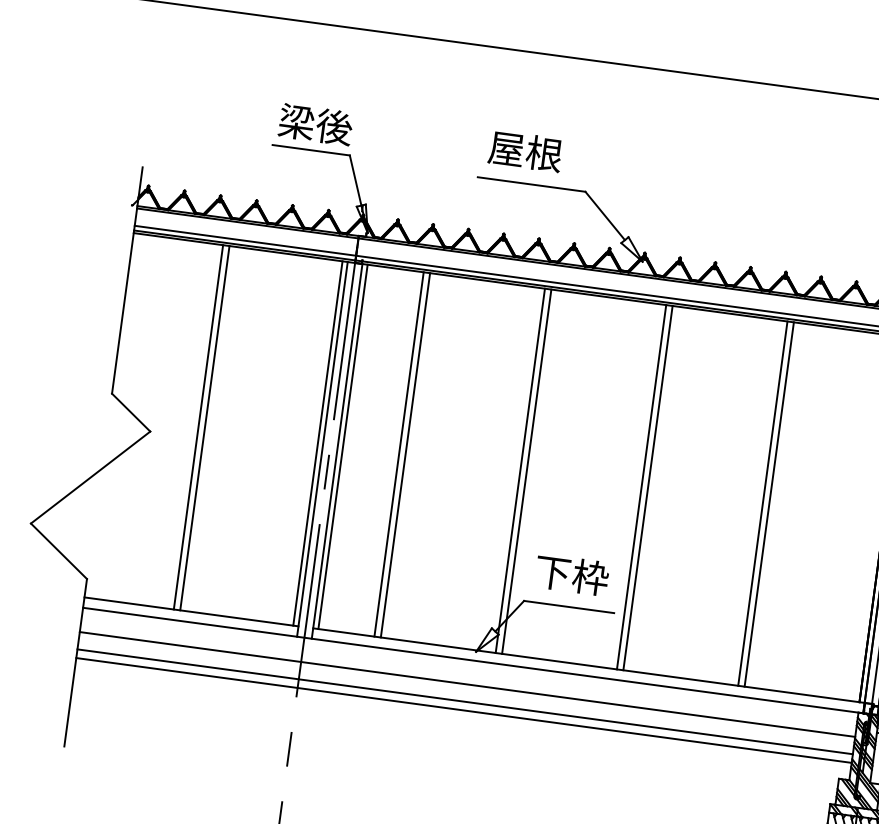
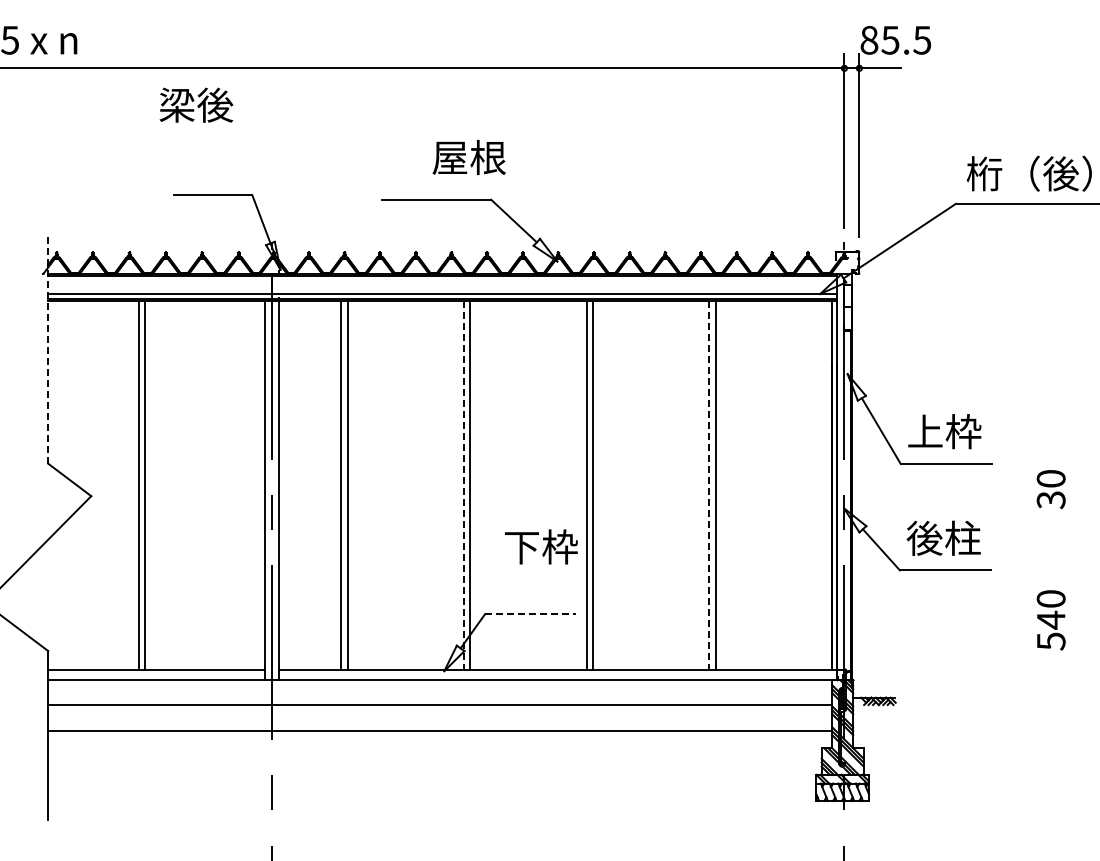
text: (315, 123) -> (196, 104), moved
text: (524, 151) -> (468, 157), moved
line: (127, 279) -> (48, 348), solid -> dashed
line: (318, 443) -> (259, 485), removed
line: (342, 446) -> (284, 485), removed
line: (519, 470) -> (463, 485), solid -> dashed
line: (763, 503) -> (709, 485), solid -> dashed
text: (572, 574) -> (541, 546), moved
line: (568, 607) -> (530, 614), solid -> dashed
line: (465, 702) -> (440, 722), removed

